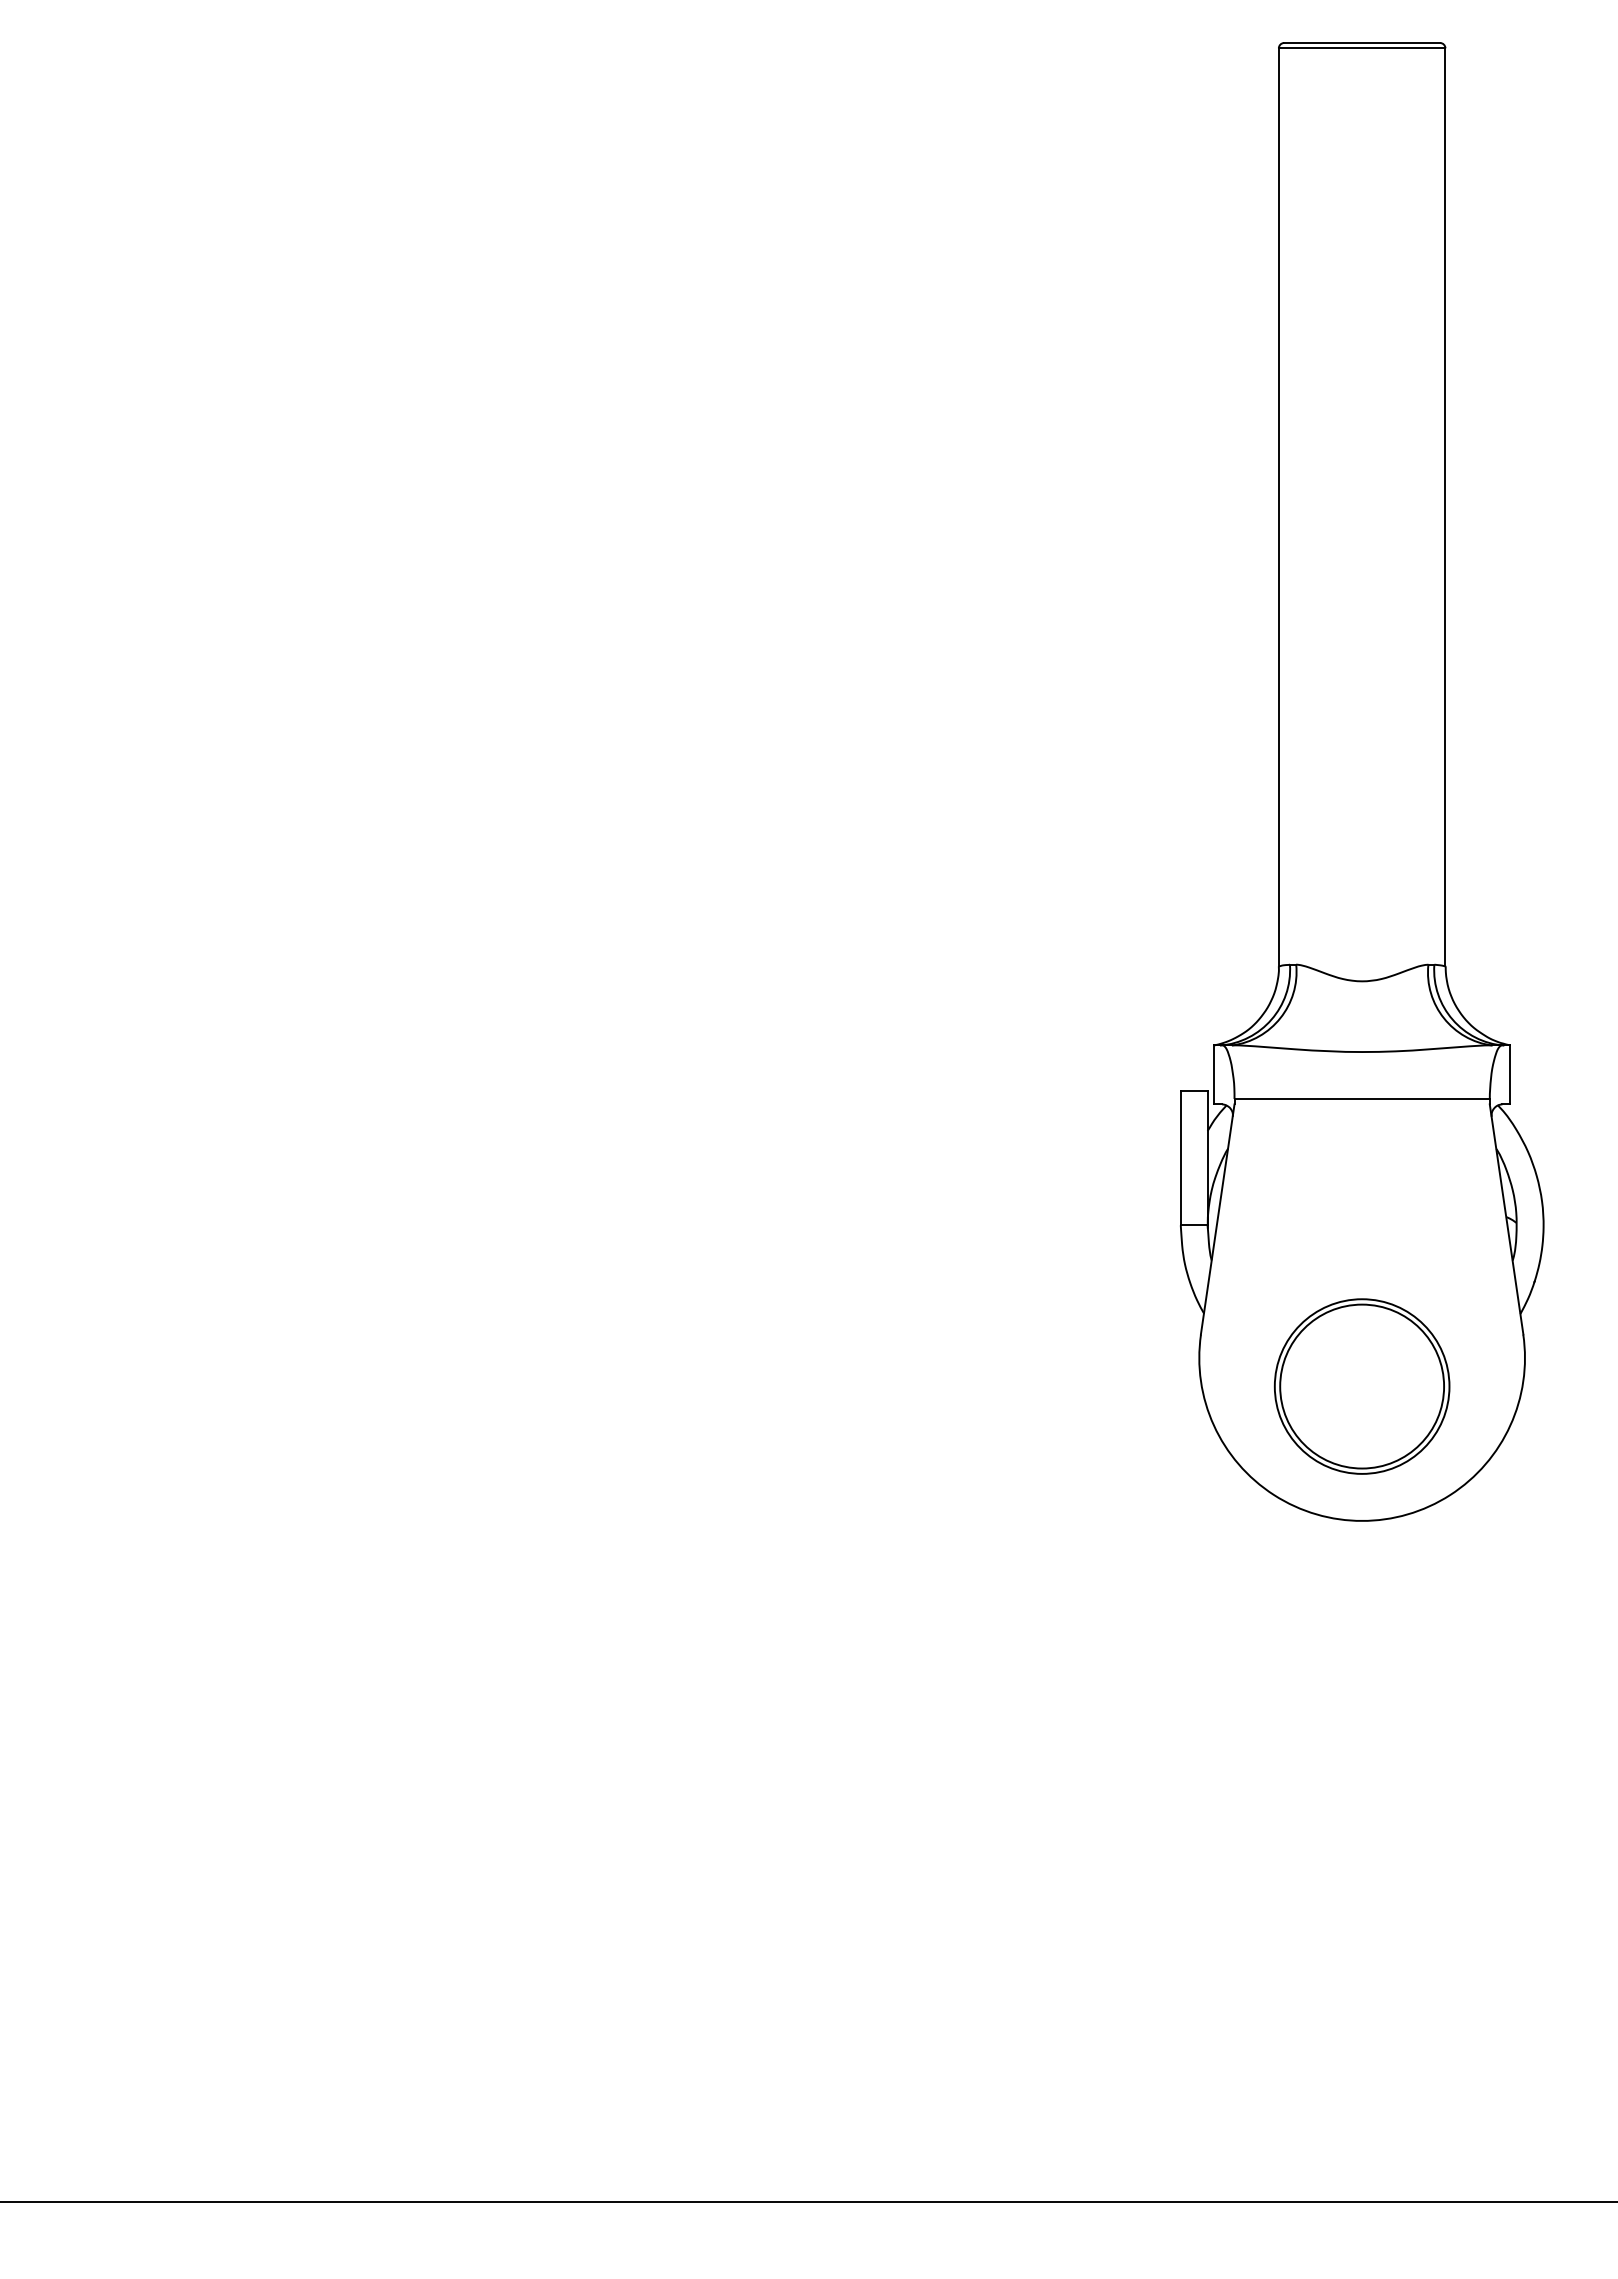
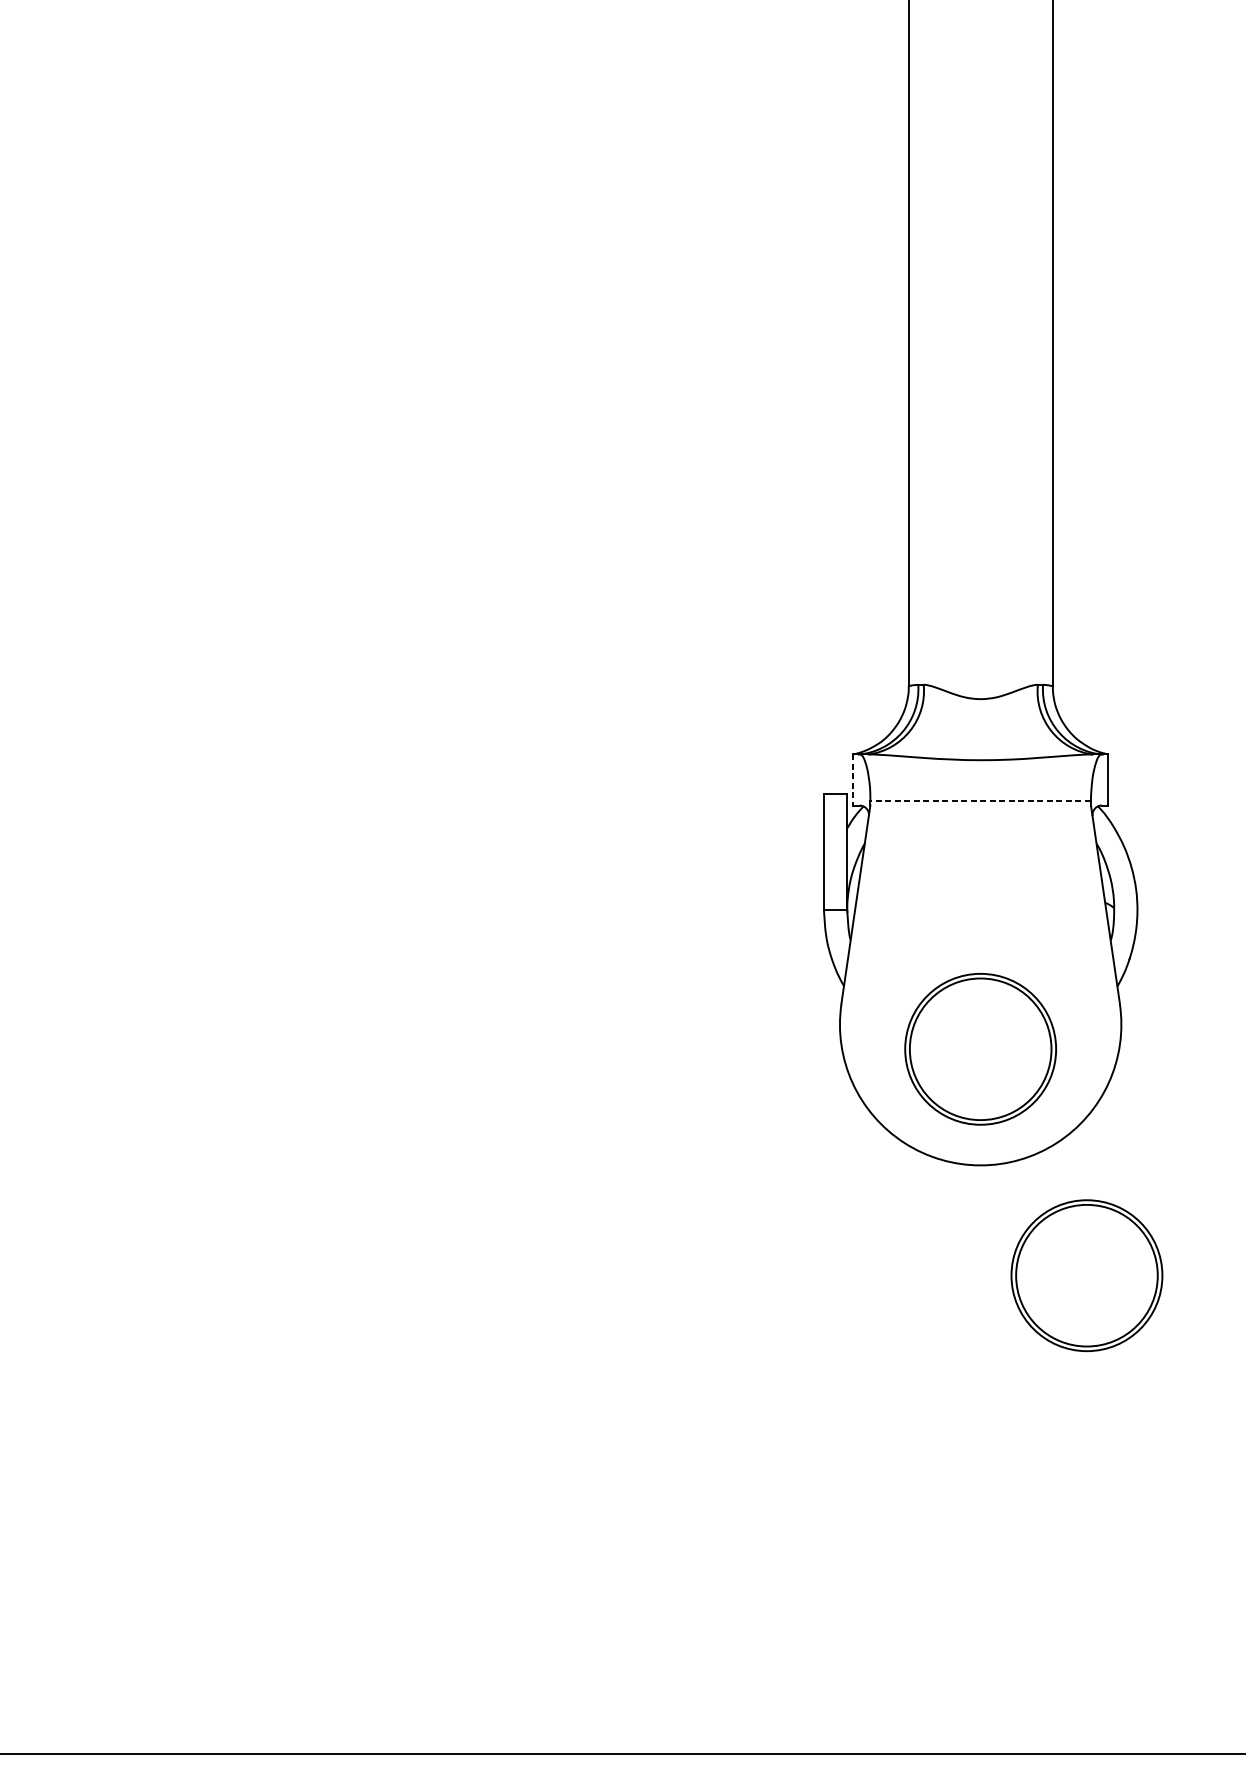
line: (1214, 1074) -> (853, 779), solid -> dashed
line: (1362, 1099) -> (980, 801), solid -> dashed
part: (1484, 1648) -> (1086, 1275), added

